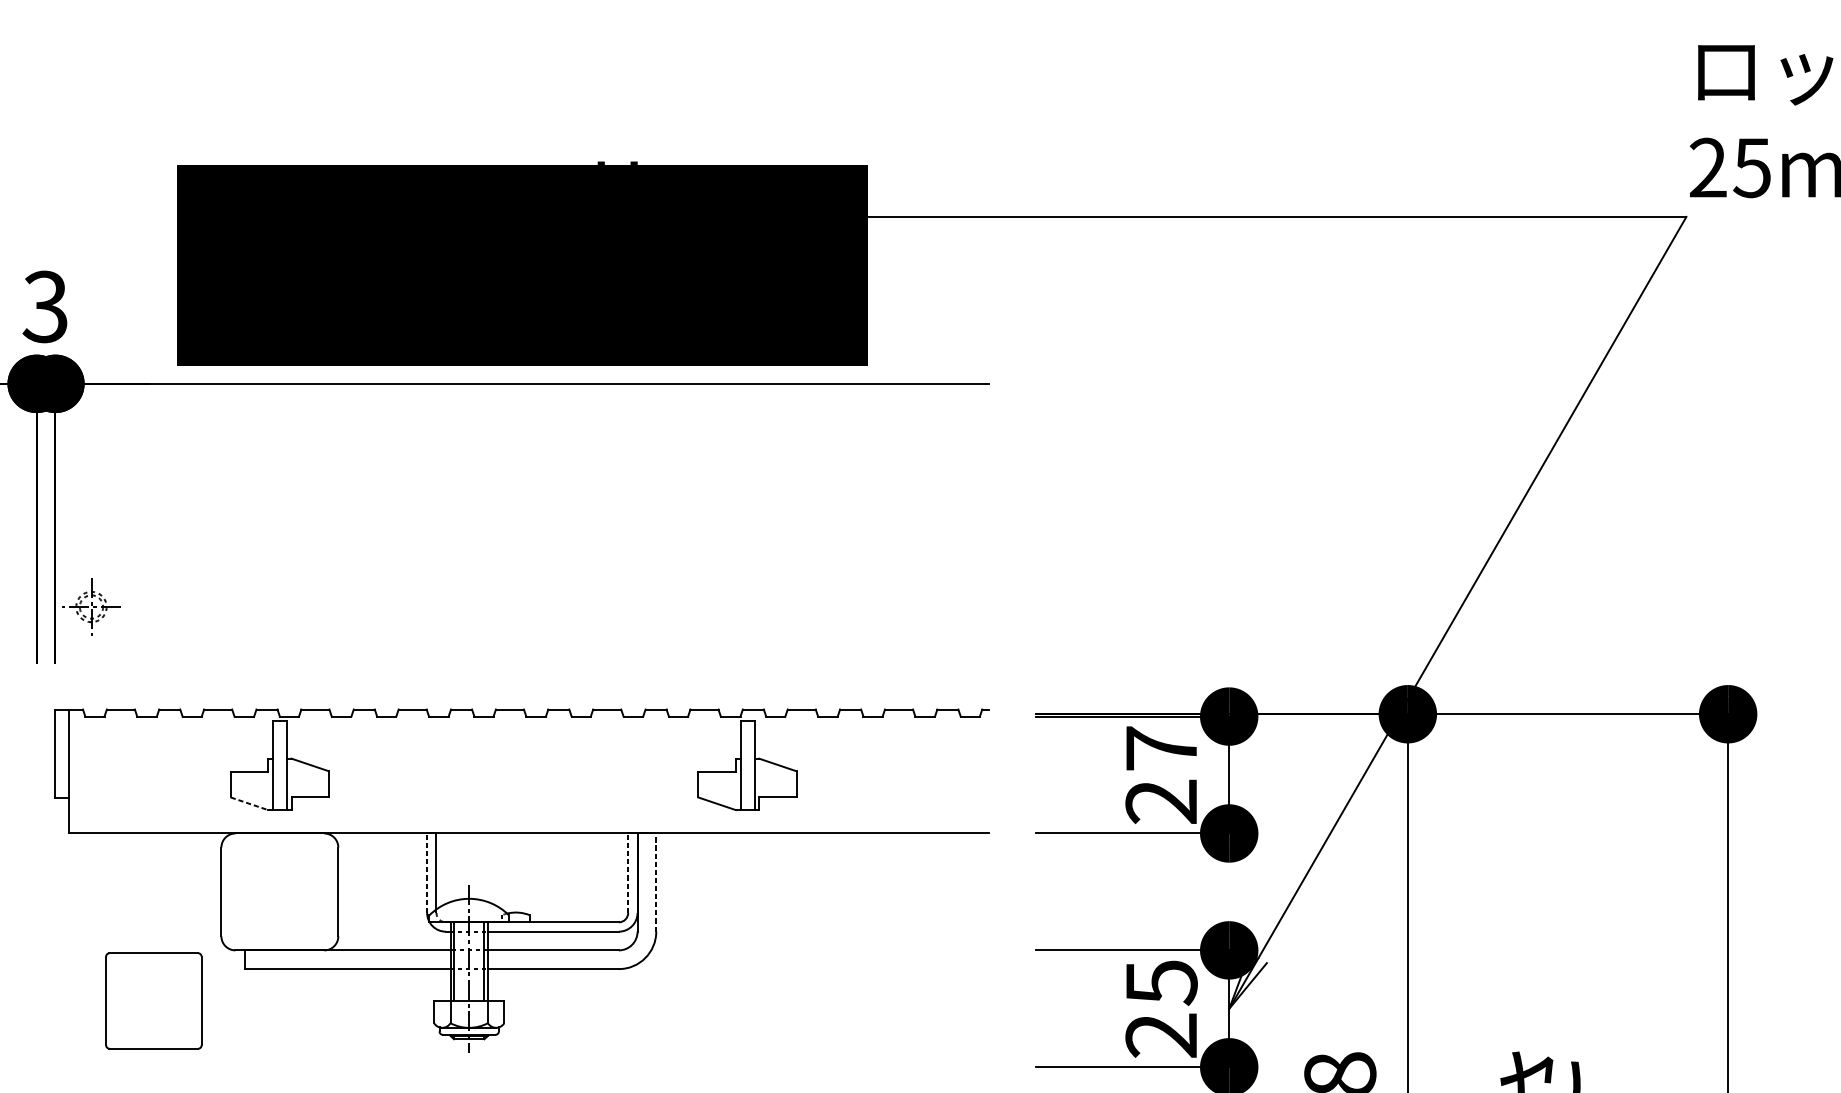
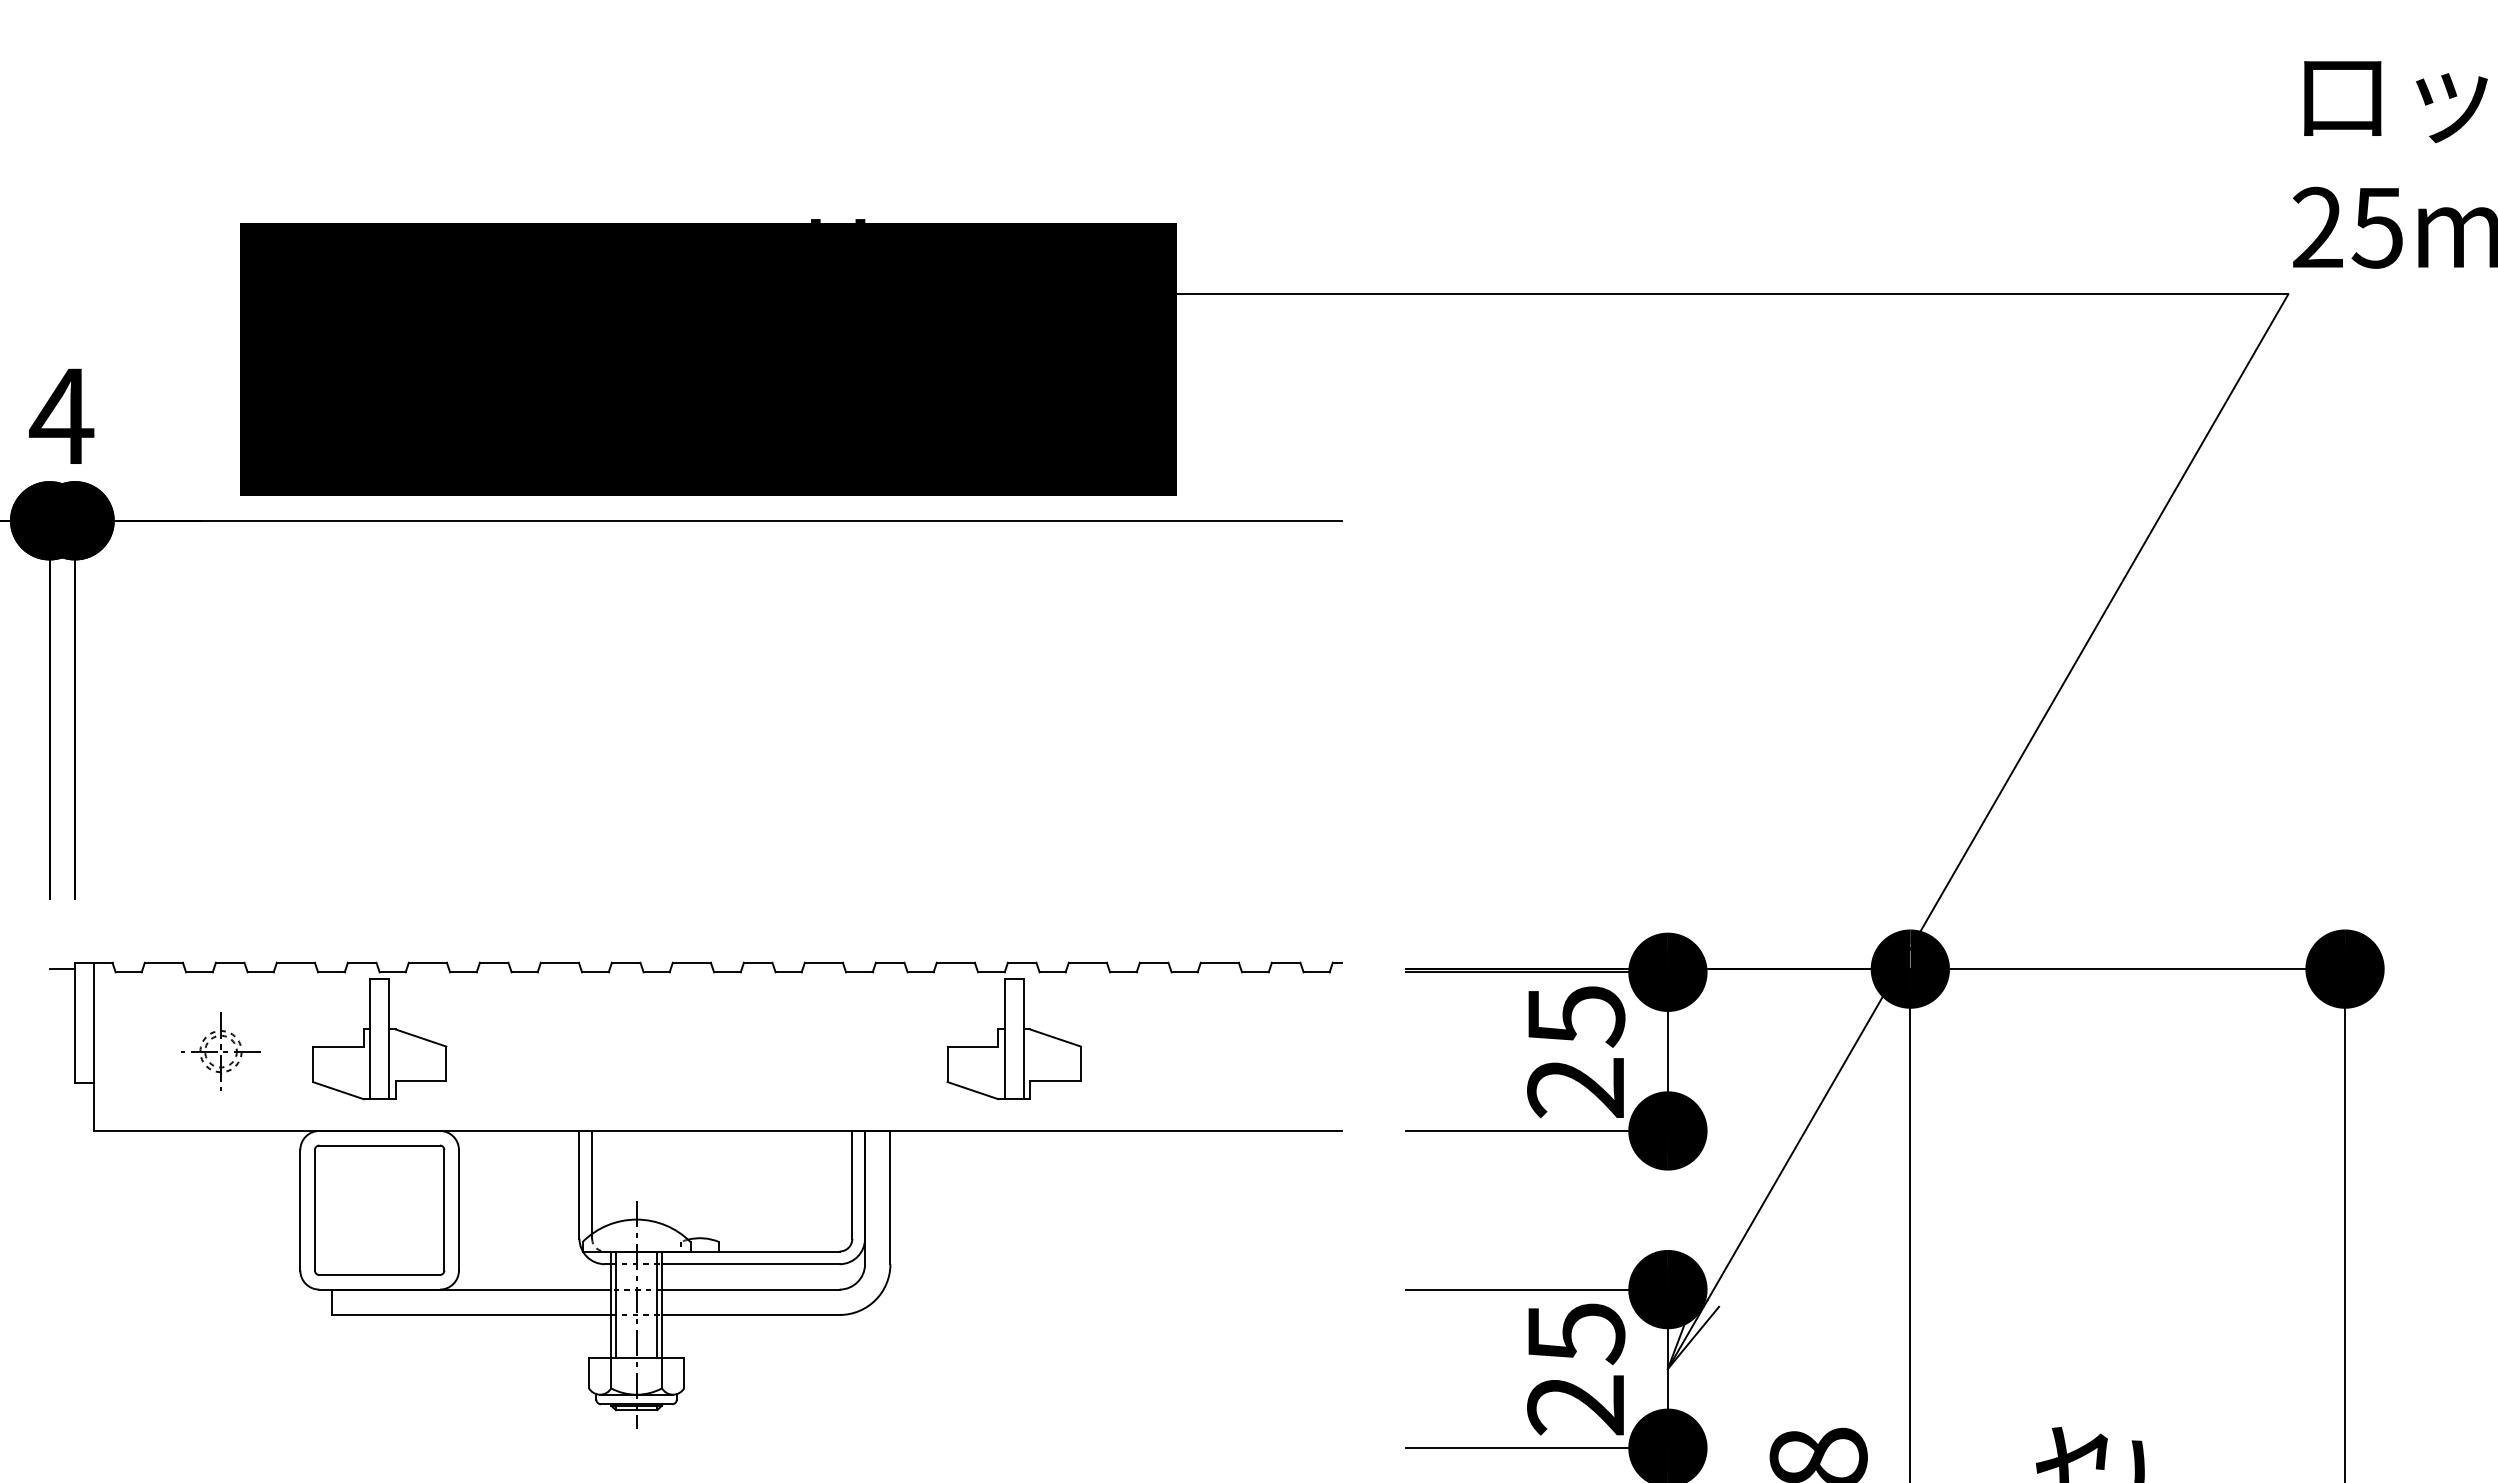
text: (45, 307) -> (61, 416), 3 -> 4
part: (91, 606) -> (220, 1051), moved
line: (46, 714) -> (62, 969), added
text: (1161, 749) -> (1576, 1016), 27 -> 25
line: (249, 803) -> (338, 1090), dashed -> solid
line: (427, 872) -> (579, 1184), dashed -> solid
line: (628, 872) -> (852, 1184), dashed -> solid
line: (656, 882) -> (890, 1197), dashed -> solid
part: (153, 1000) -> (379, 1209), moved

